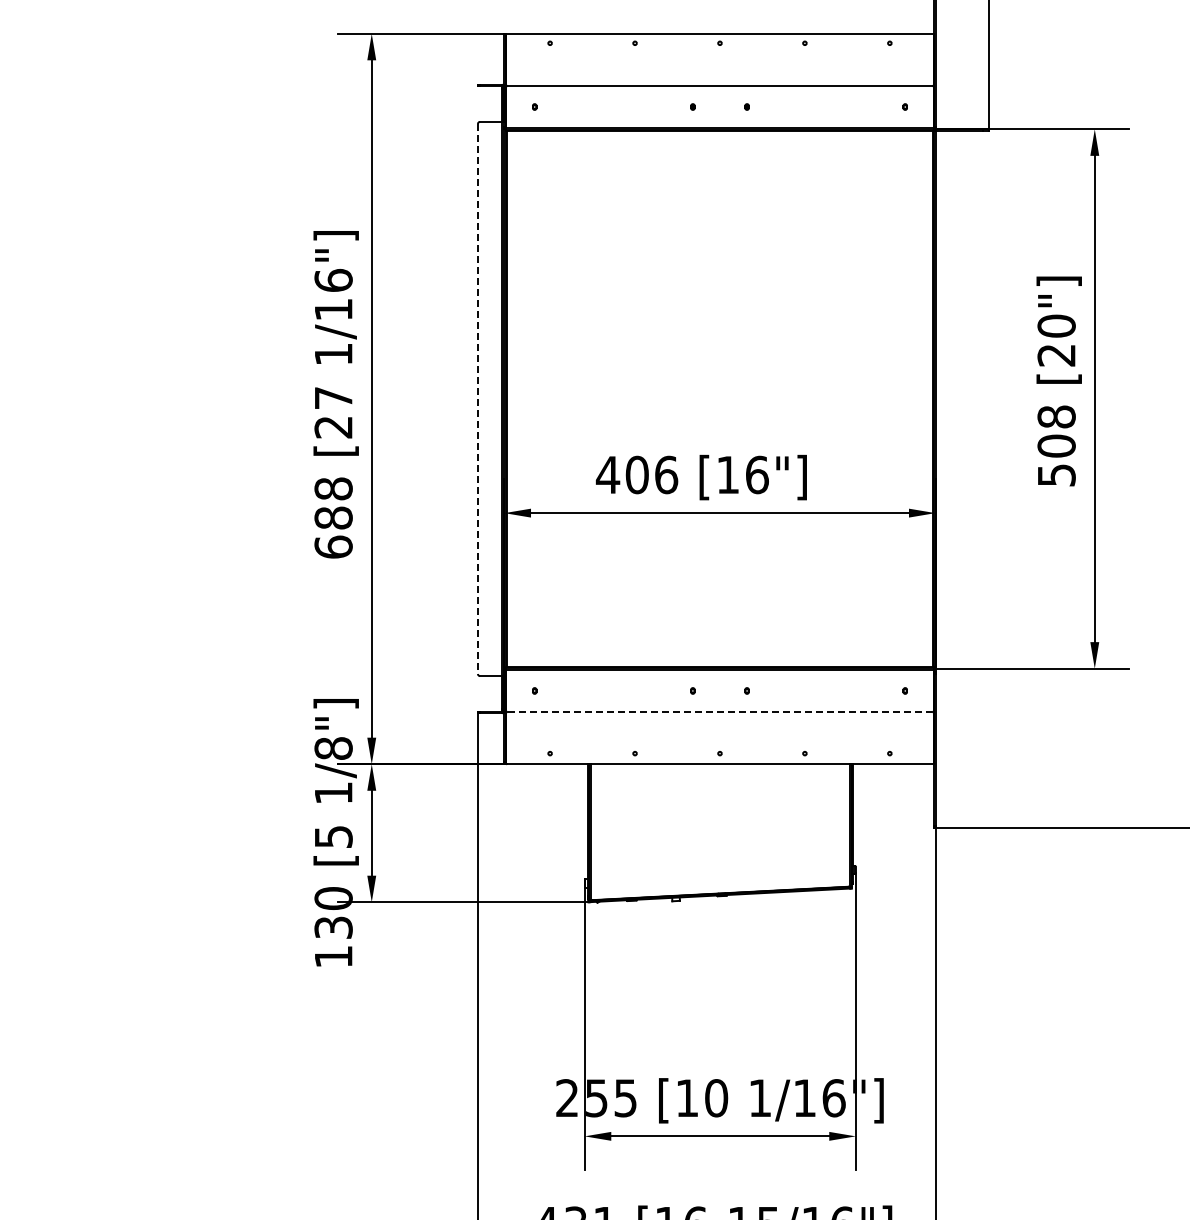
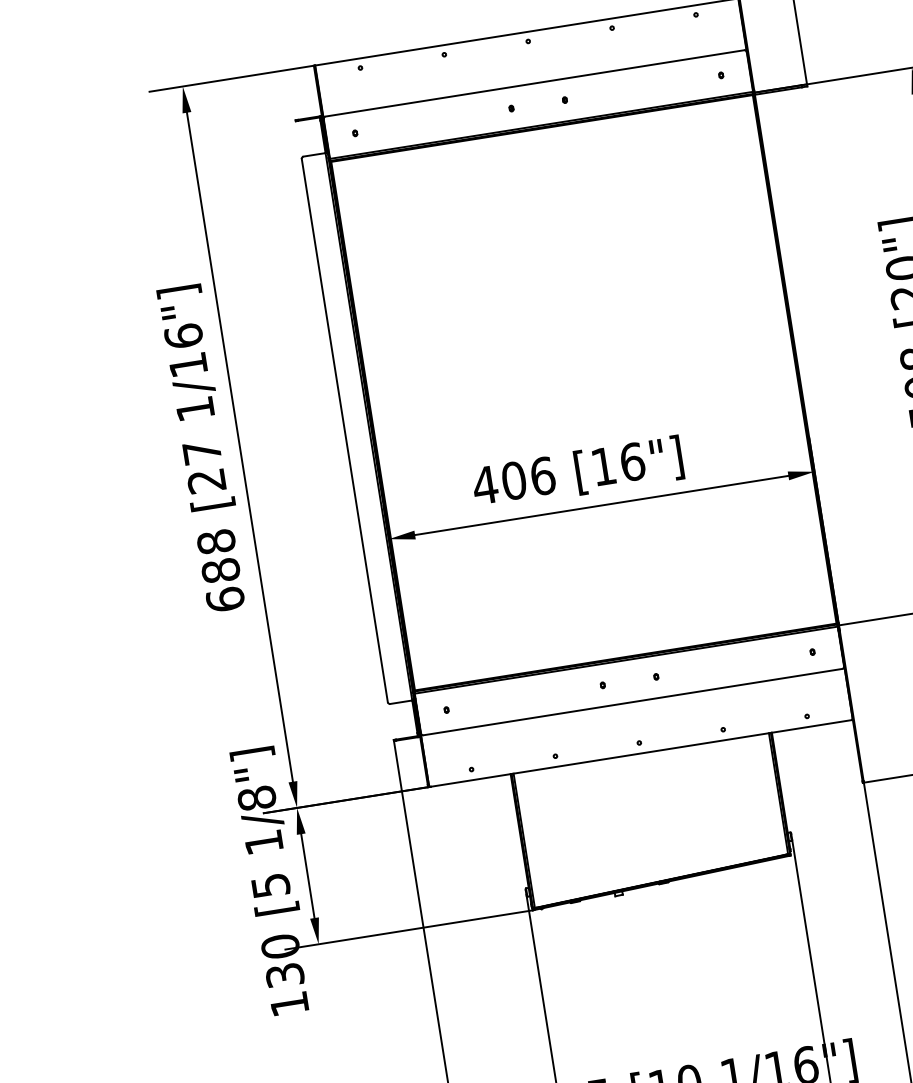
line: (477, 399) -> (344, 431), dashed -> solid
line: (720, 712) -> (633, 702), dashed -> solid

